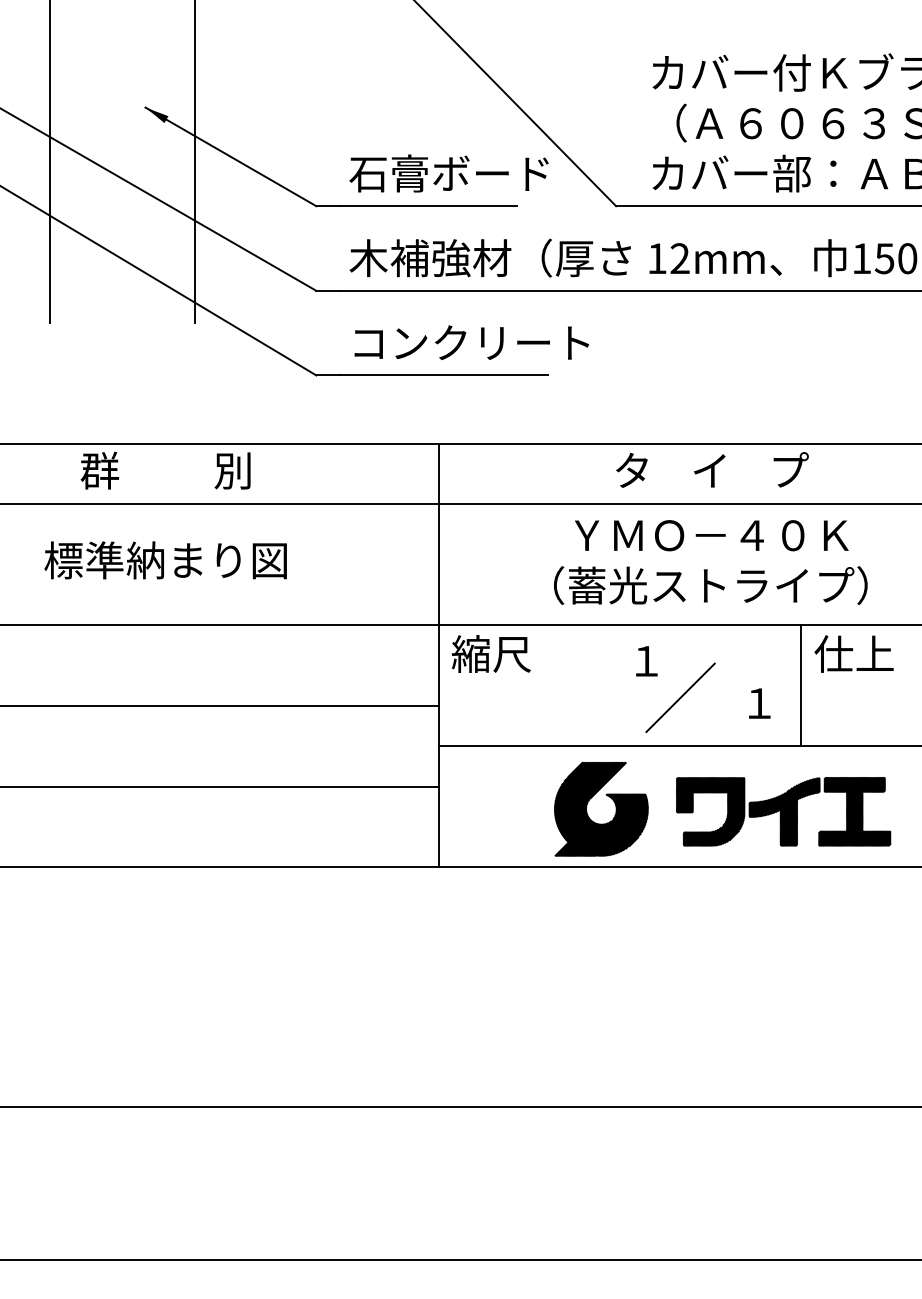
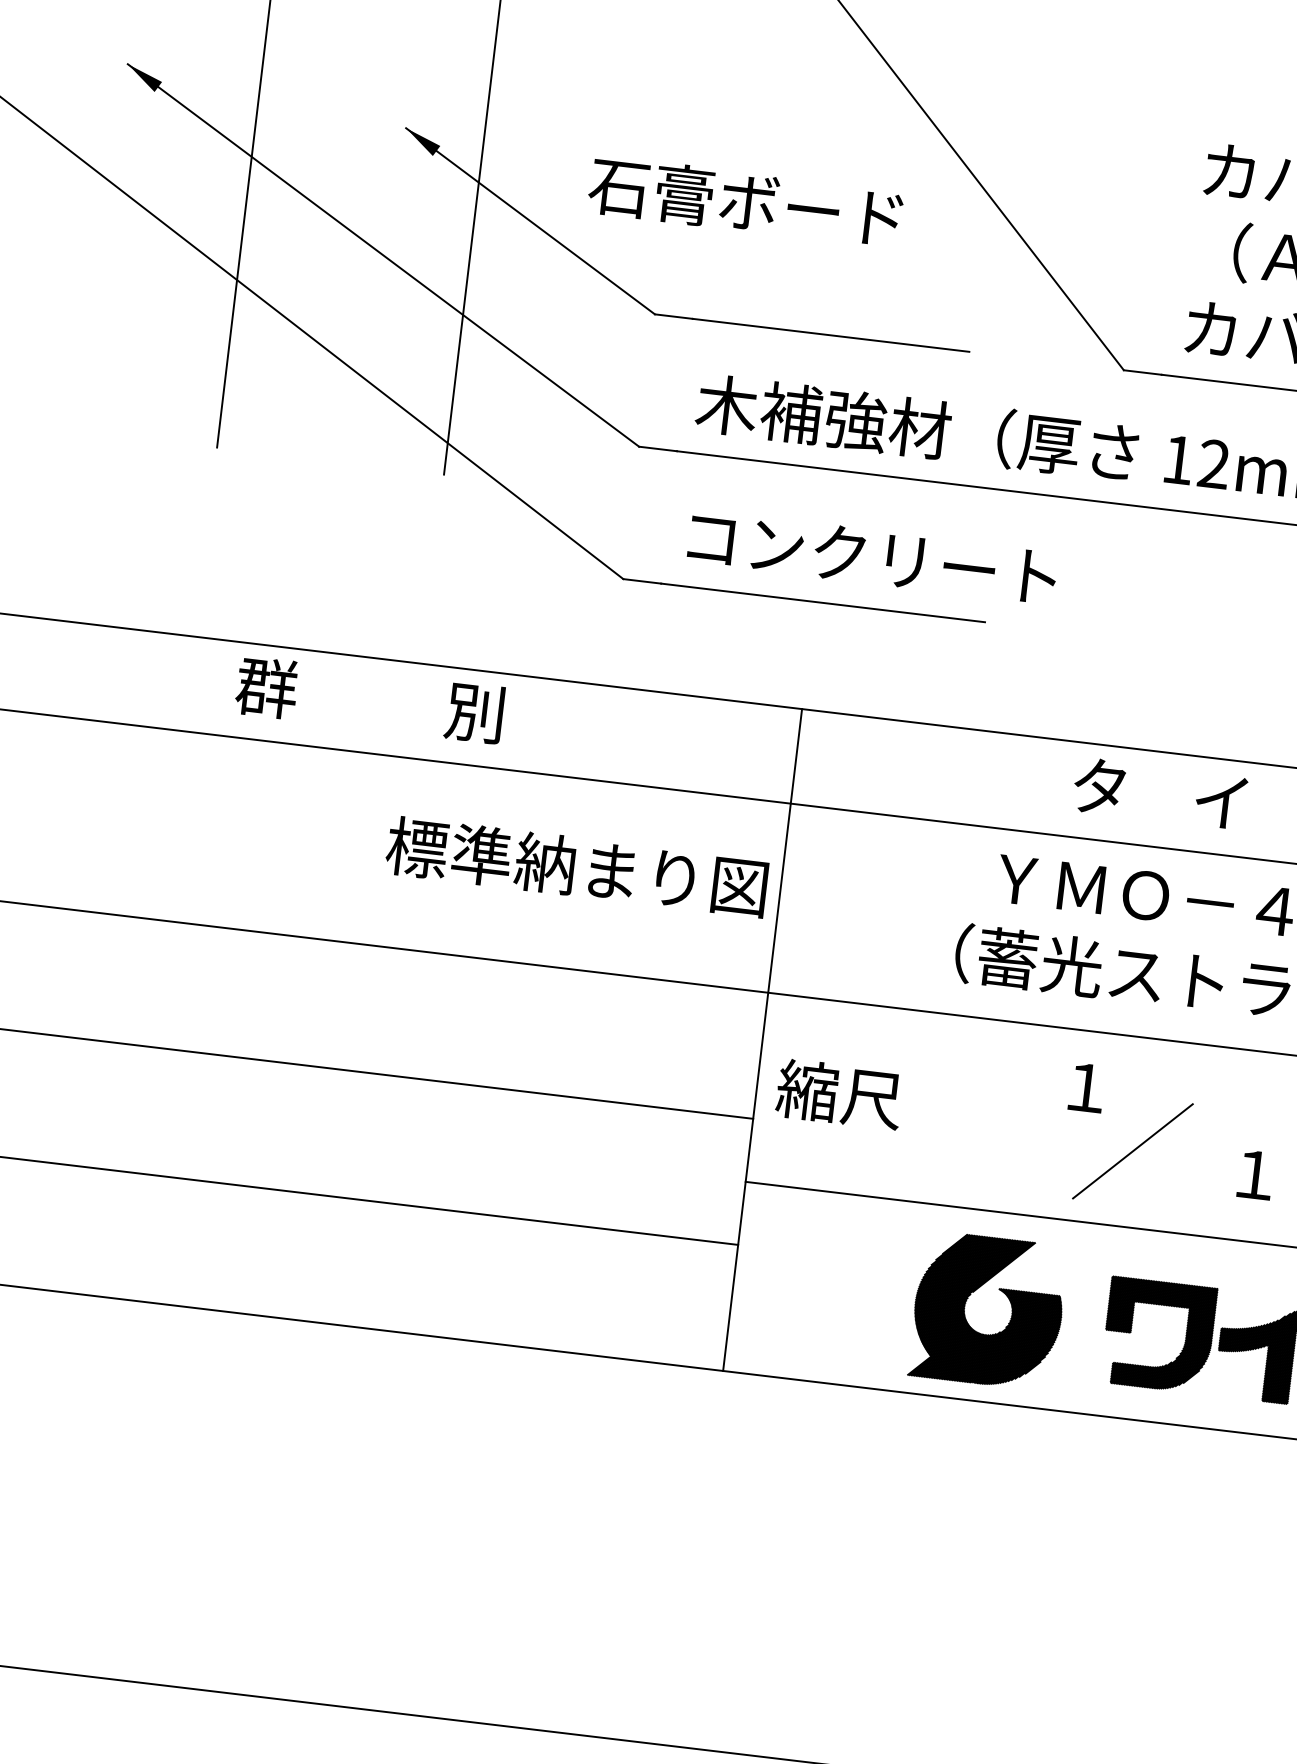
text: (448, 173) -> (744, 201), moved
text: (165, 560) -> (576, 867), moved
text: (490, 653) -> (838, 1093), moved

